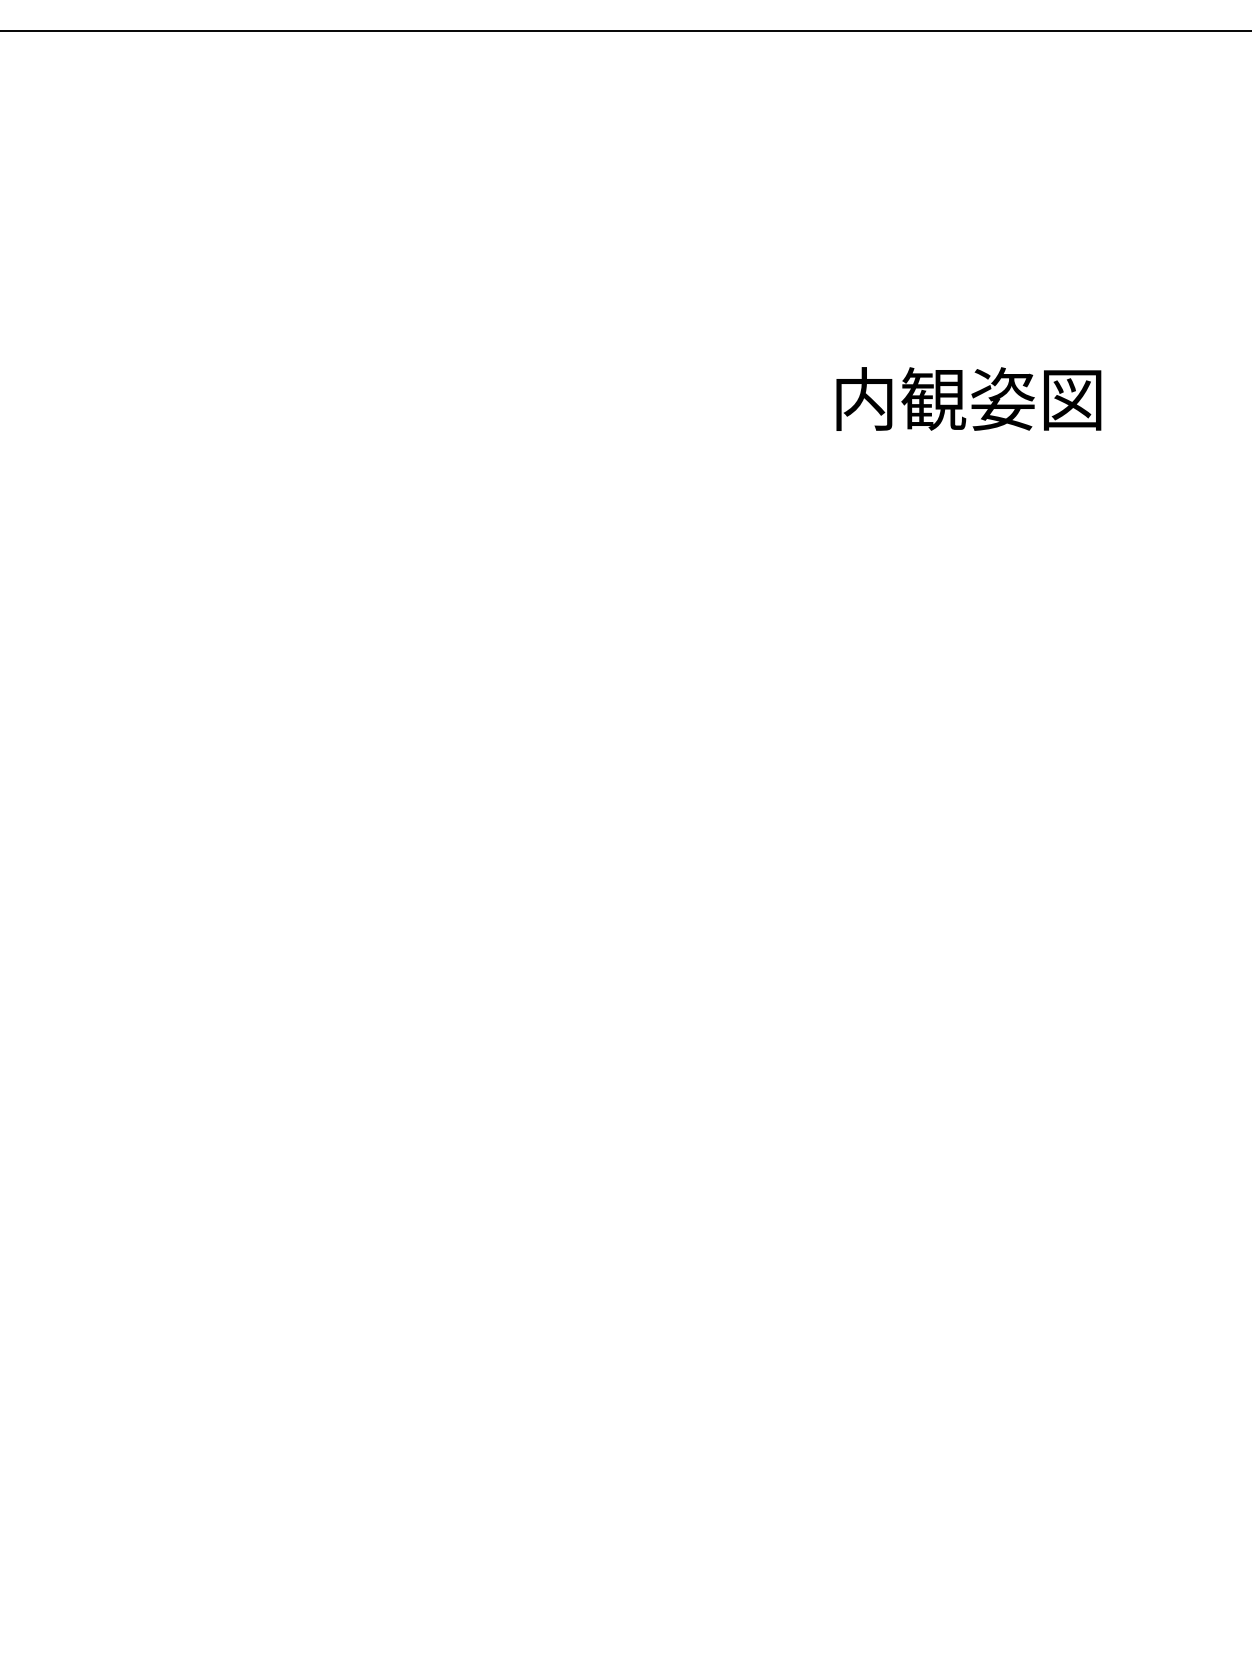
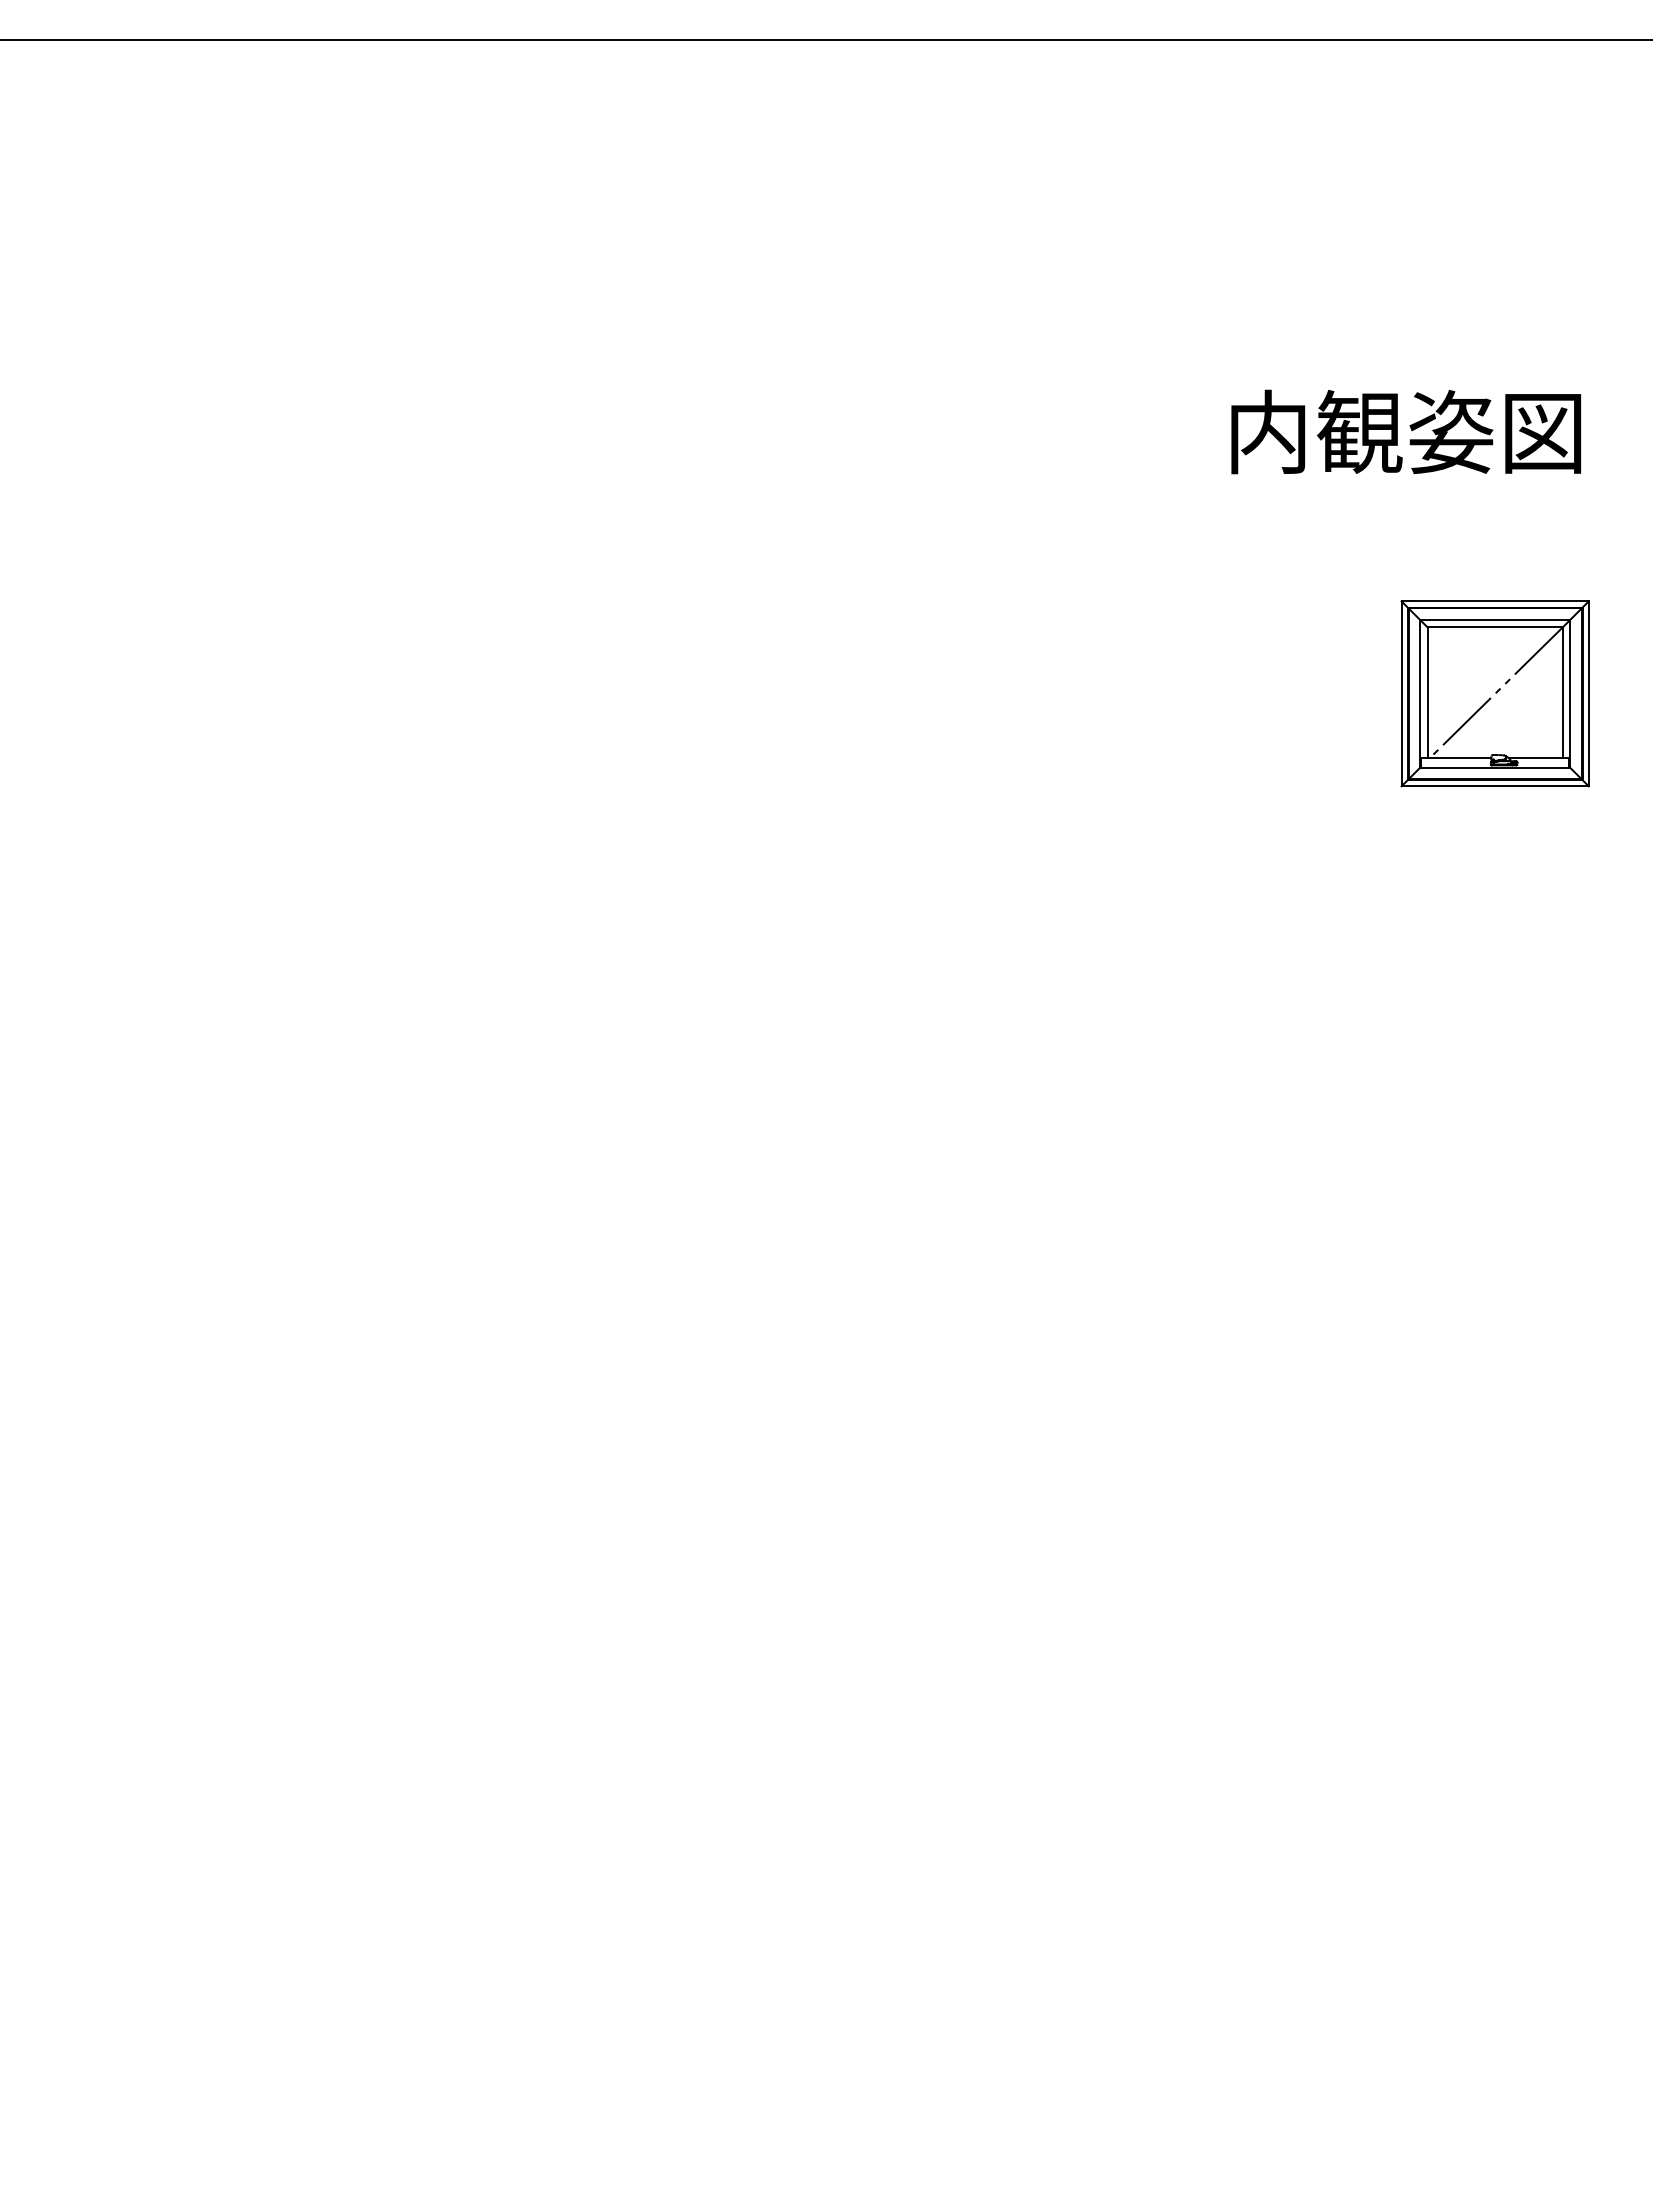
text: (968, 398) -> (1405, 431), moved
part: (1131, 525) -> (1494, 693), added

